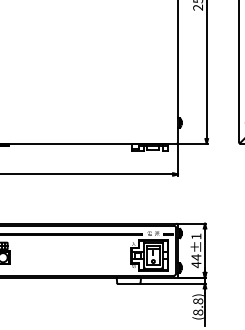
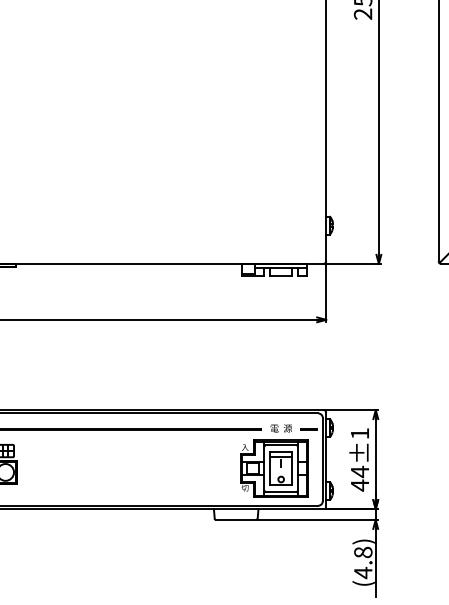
text: (198, 312) -> (363, 572), (8.8) -> (4.8)

